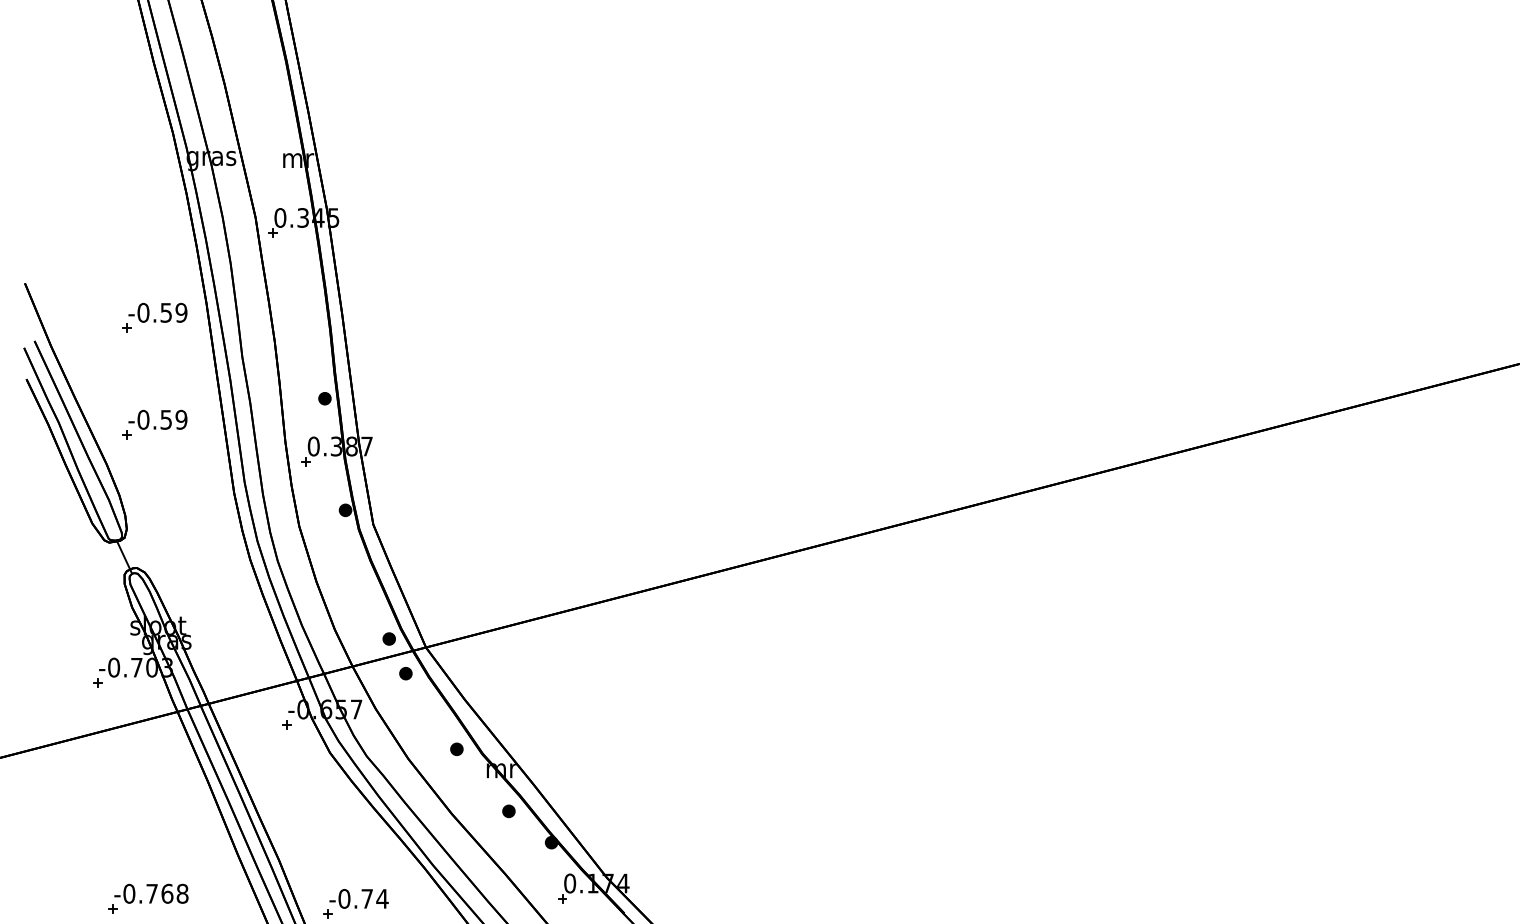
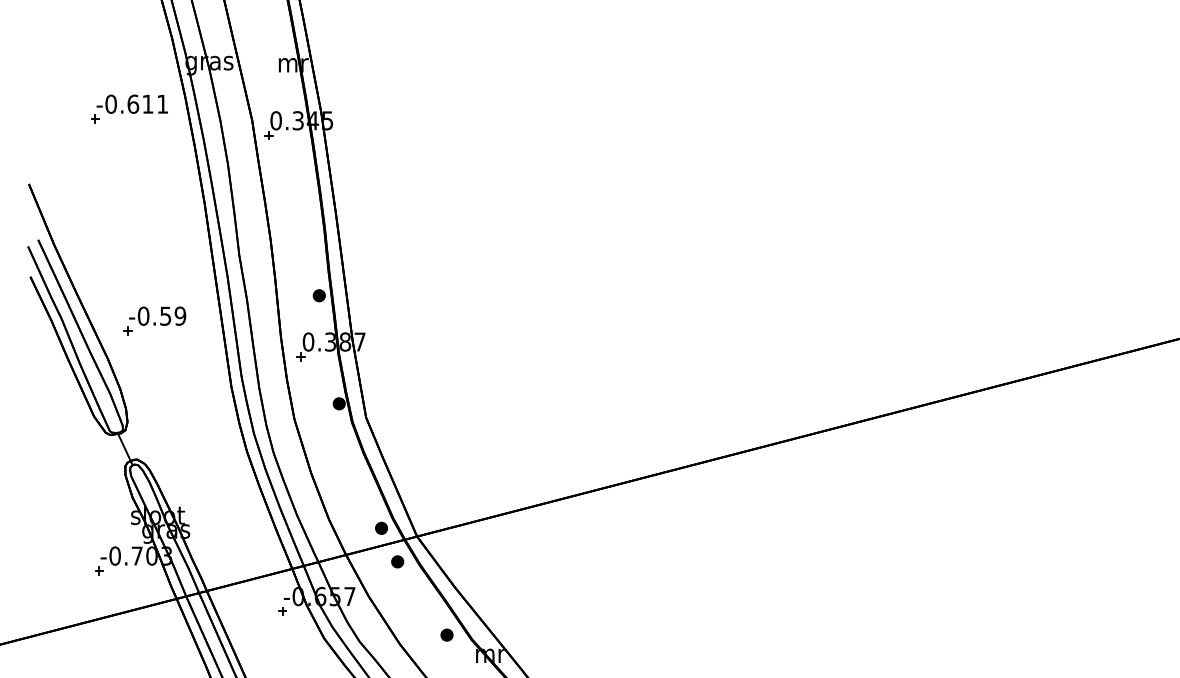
part: (128, 205) -> (129, 108), added
part: (154, 317) -> (154, 217), removed

